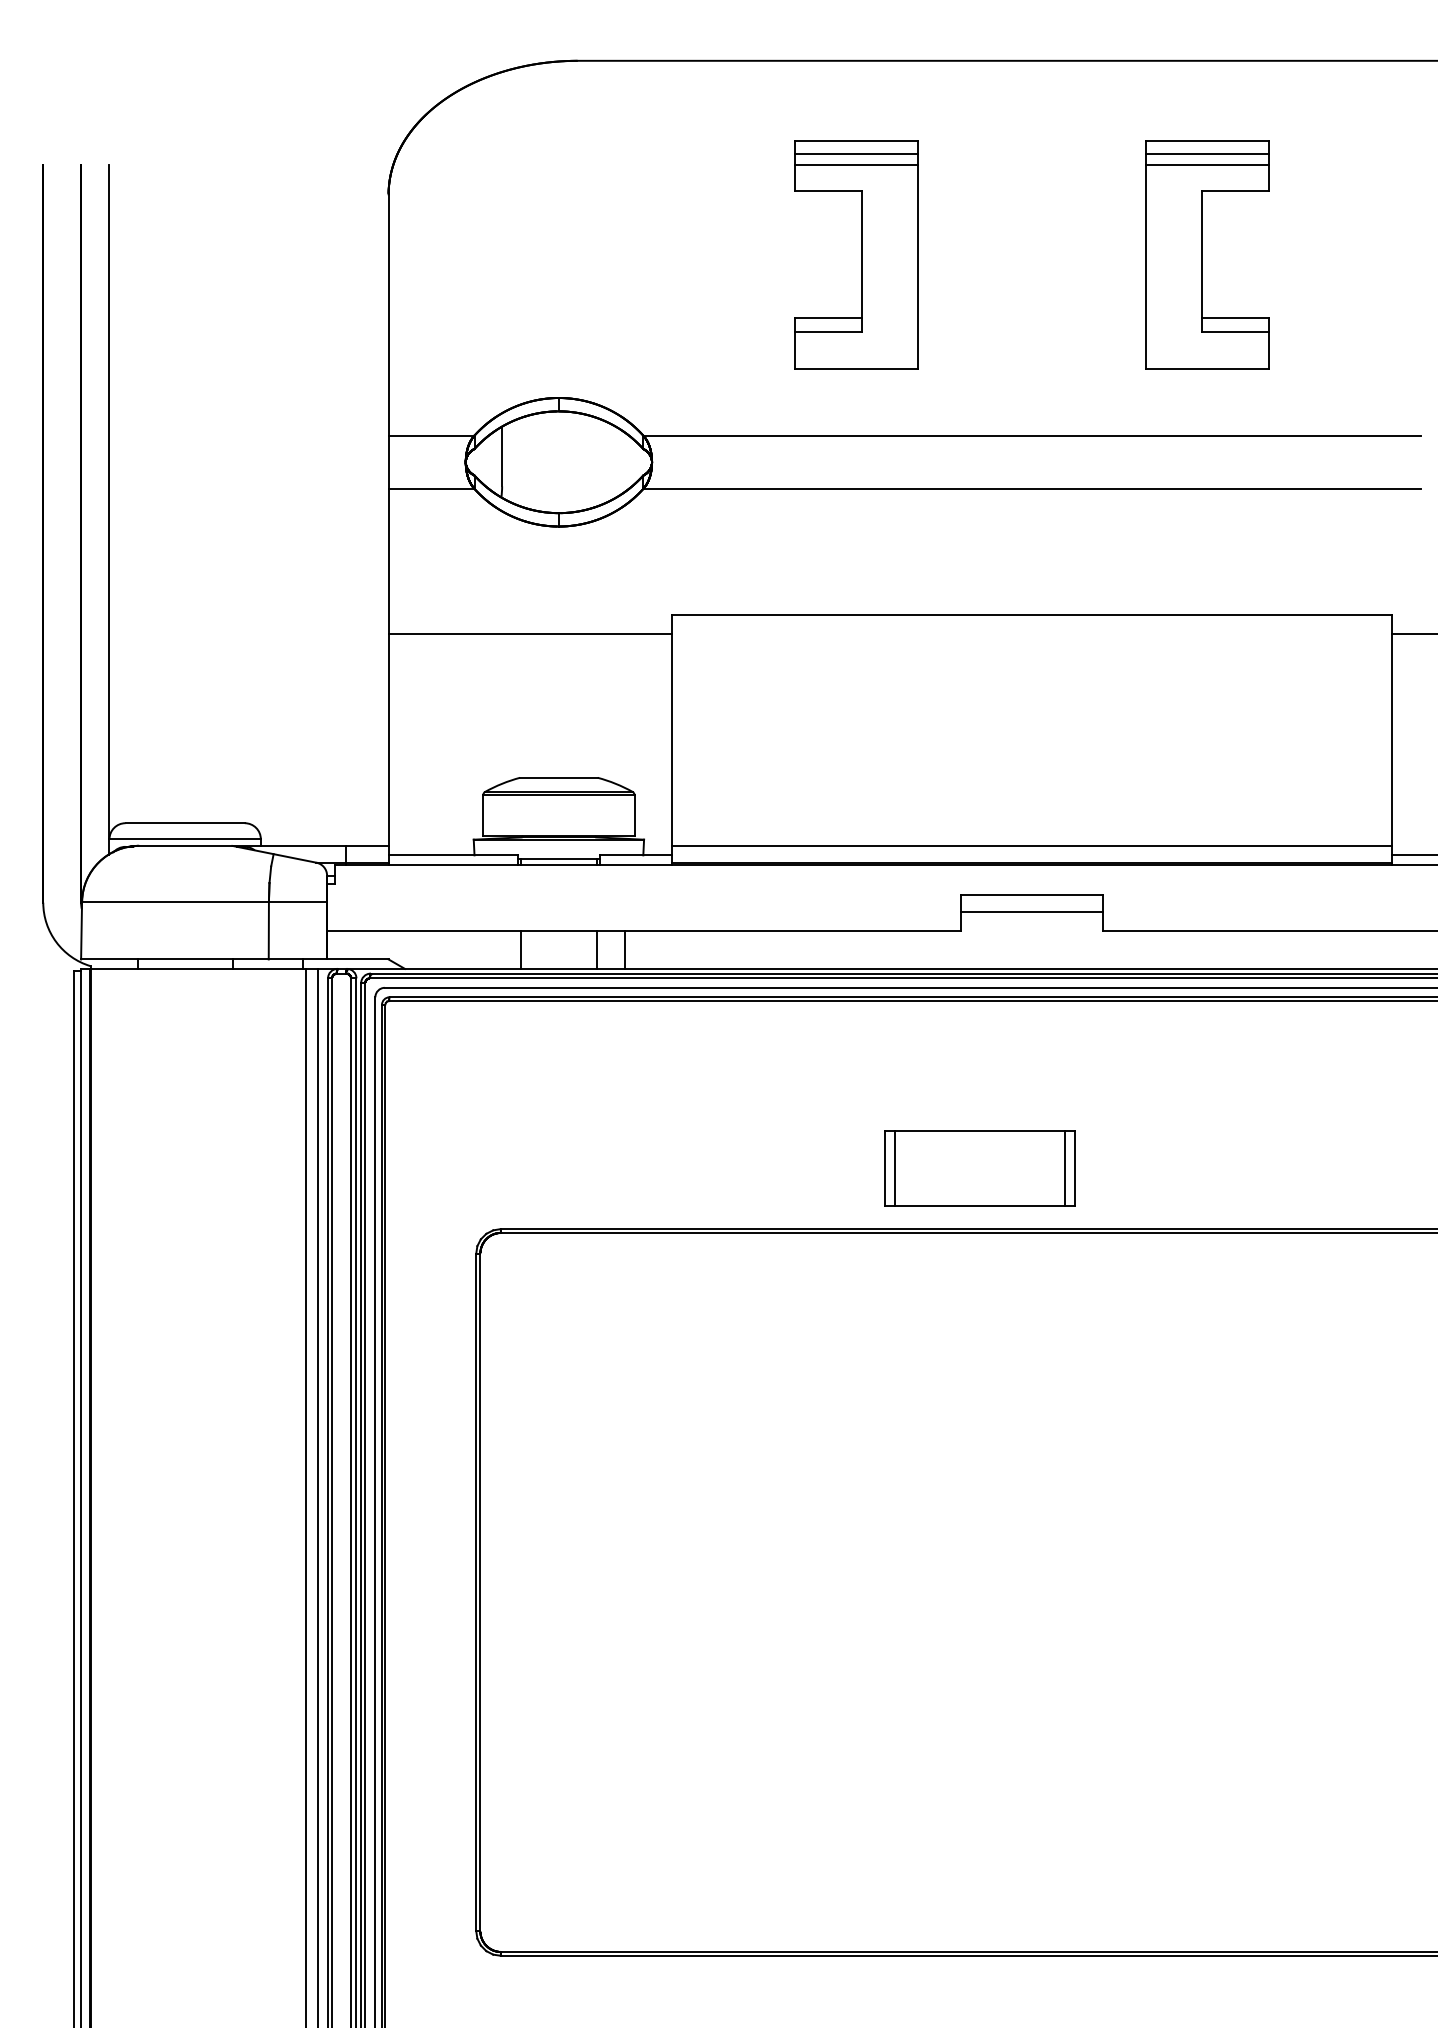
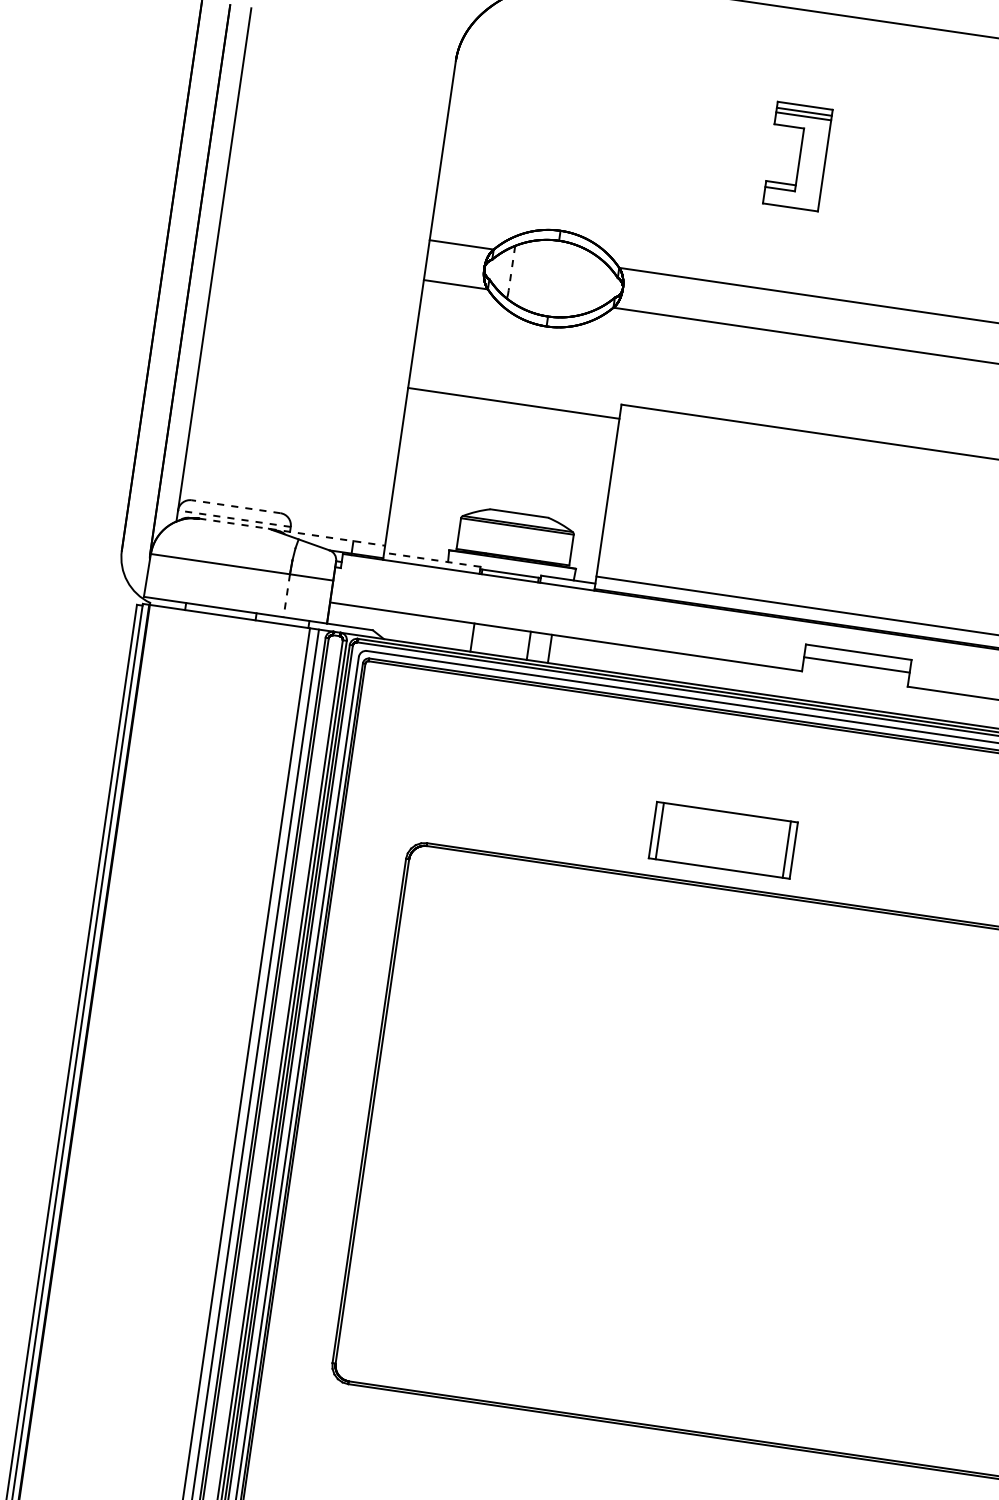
part: (856, 254) -> (797, 156), size x0.6
line: (502, 456) -> (512, 268), solid -> dashed
line: (185, 823) -> (236, 506), solid -> dashed
line: (185, 839) -> (234, 518), solid -> dashed
line: (263, 845) -> (292, 531), solid -> dashed
line: (453, 855) -> (432, 559), solid -> dashed
line: (268, 930) -> (286, 595), solid -> dashed
part: (979, 1168) -> (722, 840), moved

